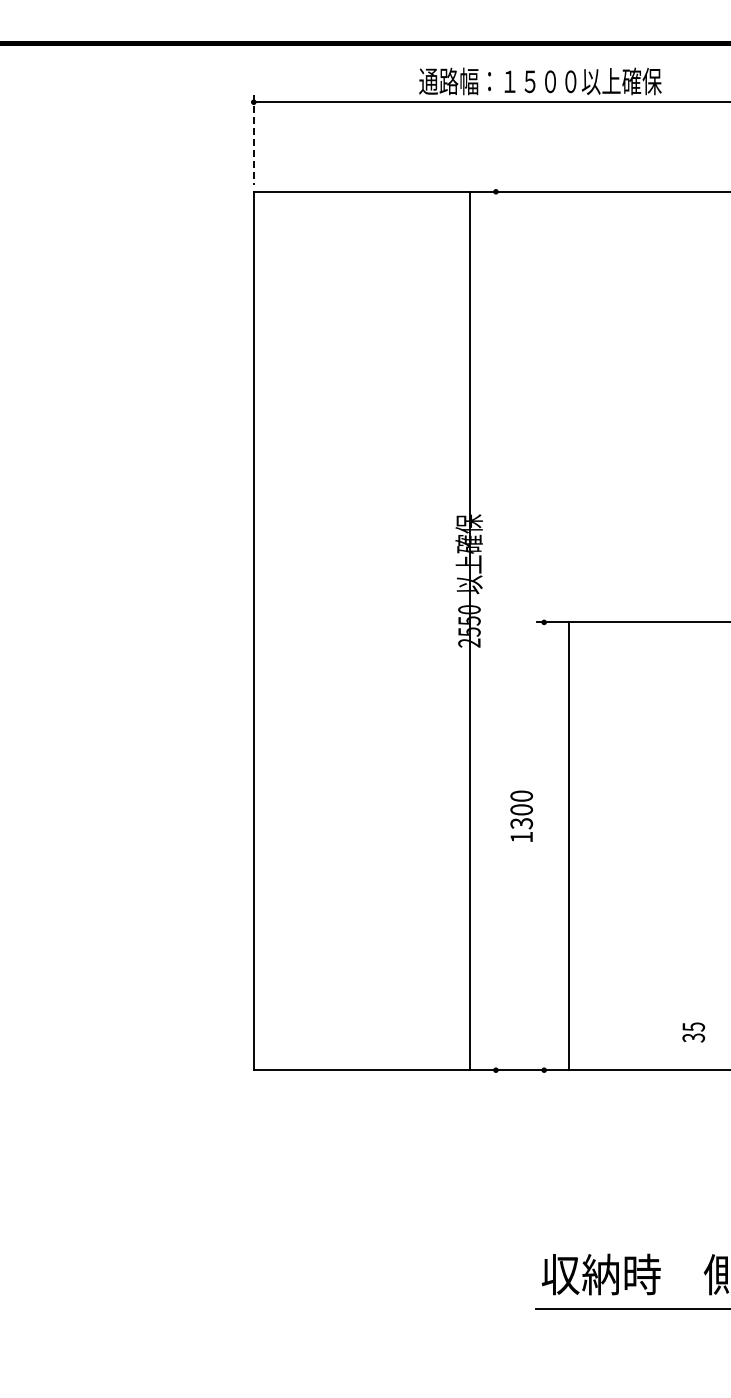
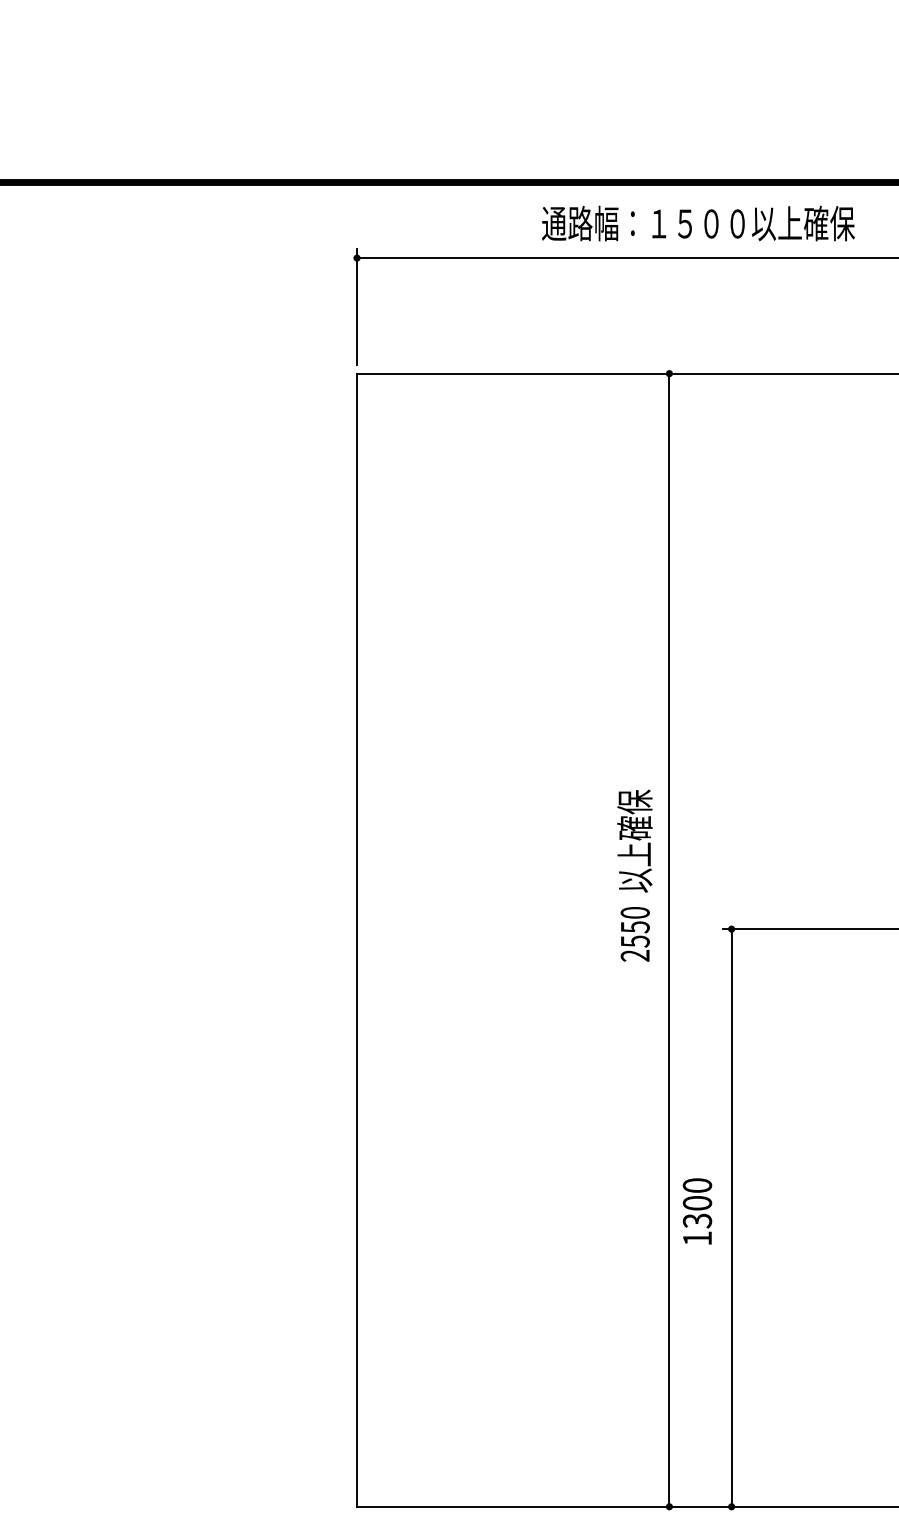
text: (540, 81) -> (698, 223), moved
line: (253, 140) -> (356, 307), dashed -> solid
line: (469, 630) -> (668, 939), moved
text: (521, 815) -> (697, 1210), moved
line: (569, 846) -> (732, 1218), moved

